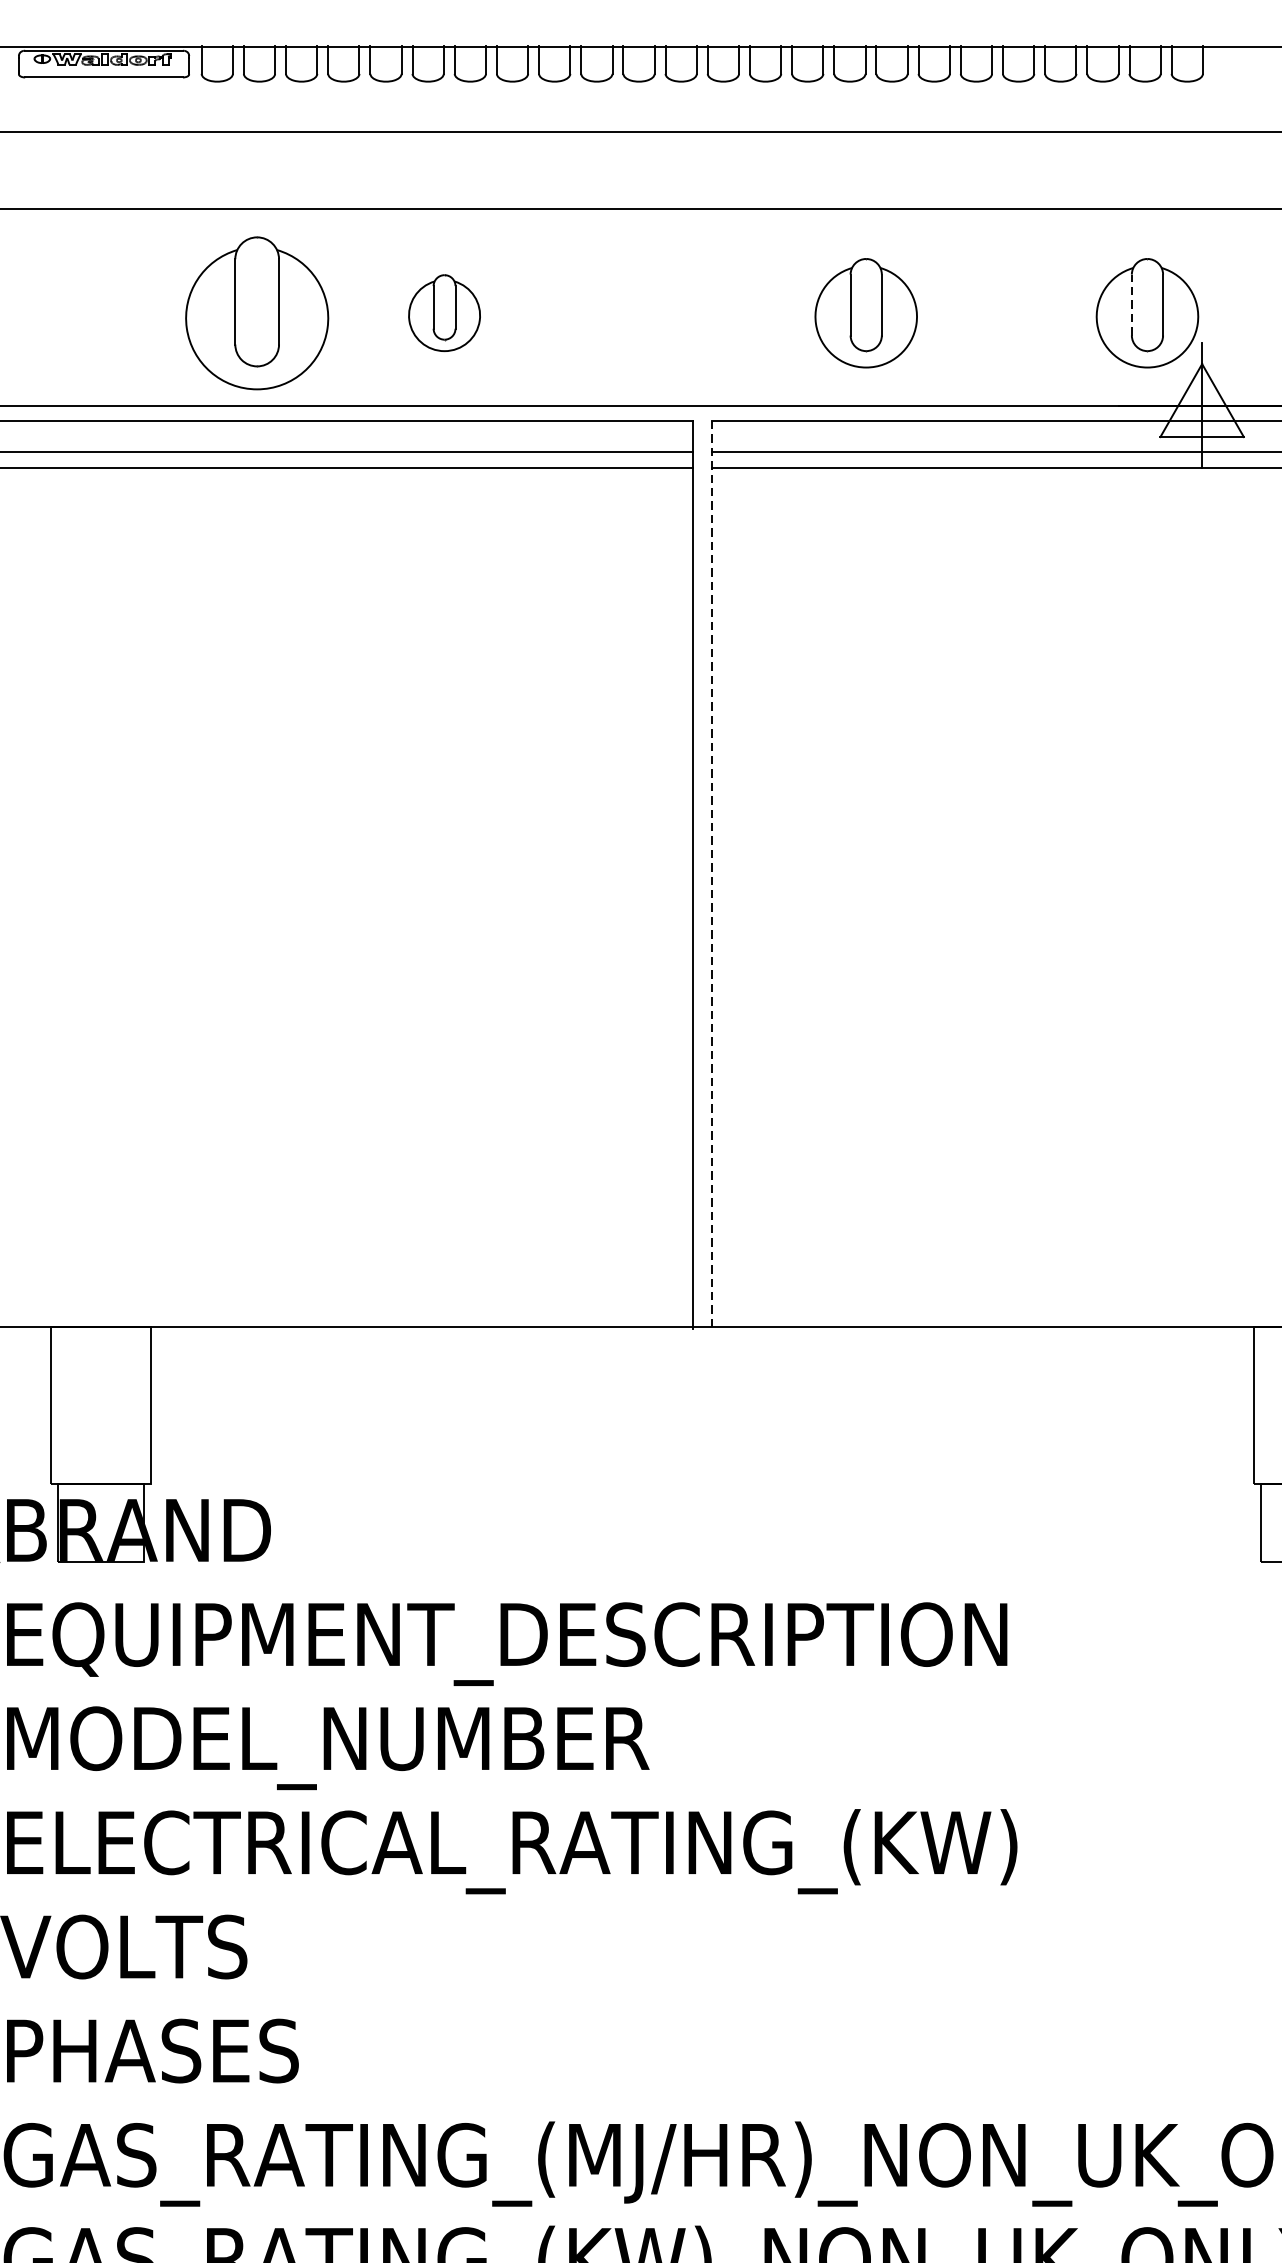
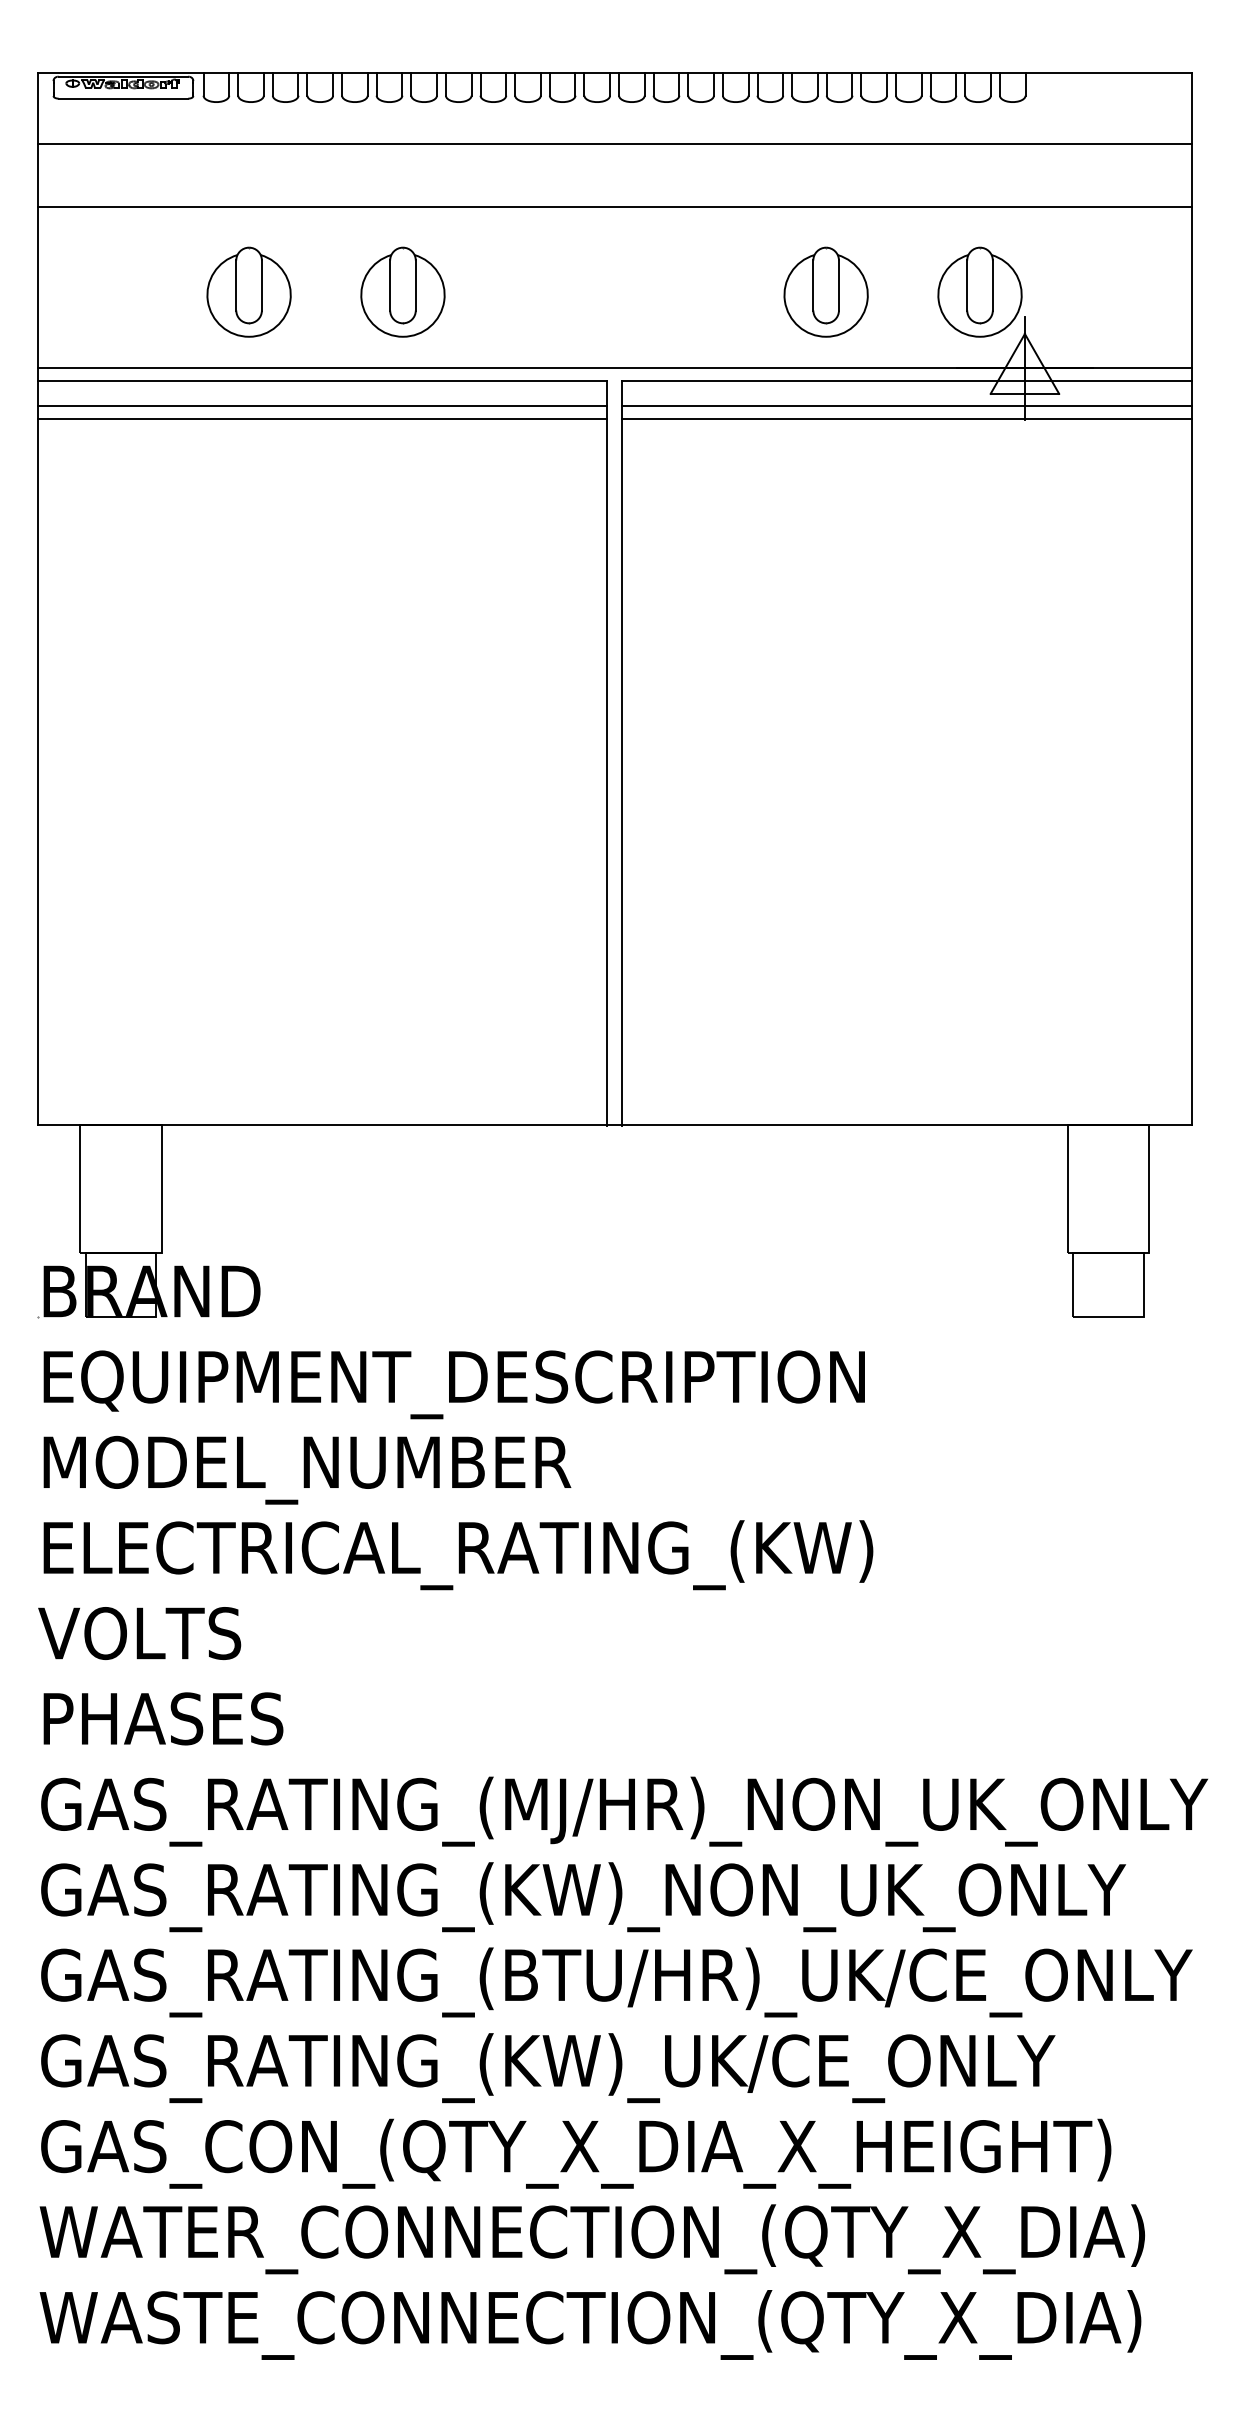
line: (1132, 305) -> (967, 285), dashed -> solid
part: (256, 312) -> (248, 291), size x0.71
part: (443, 312) -> (402, 291), size x1.43
part: (865, 312) -> (825, 291), moved
line: (711, 875) -> (622, 753), dashed -> solid

